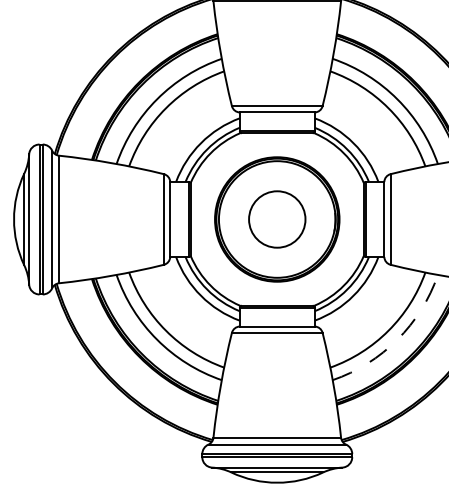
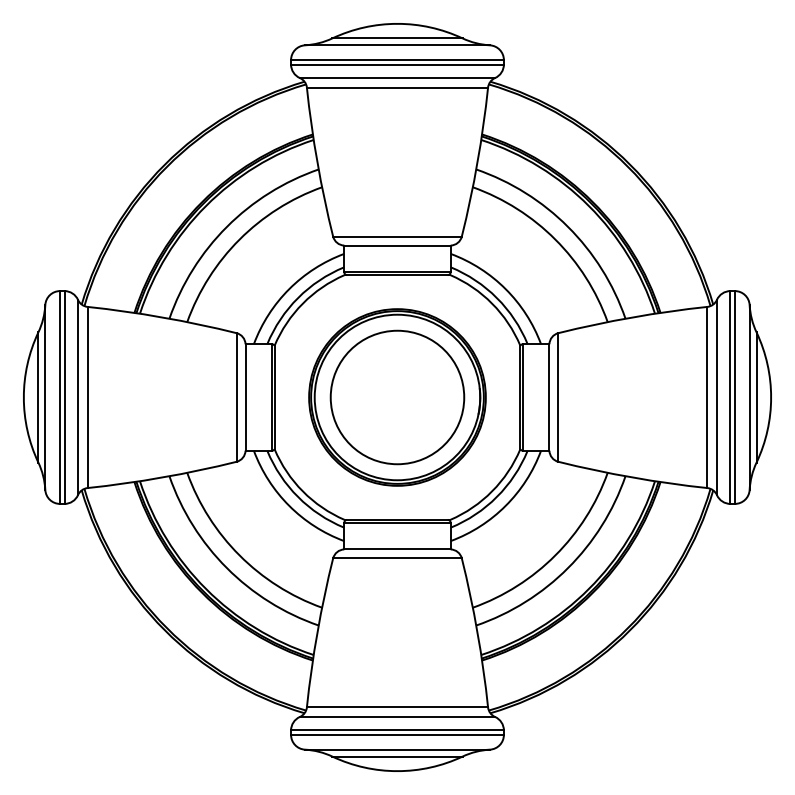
circle: (277, 219) -> (397, 397), size x1.67
arc: (397, 339) -> (568, 568), dashed -> solid

